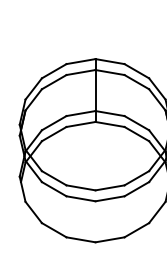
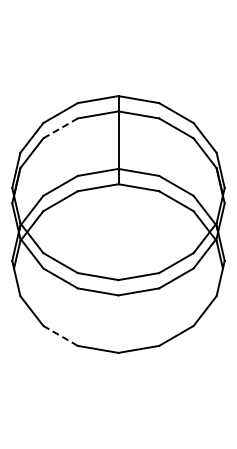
line: (54, 82) -> (60, 128), solid -> dashed
line: (54, 229) -> (60, 335), solid -> dashed

